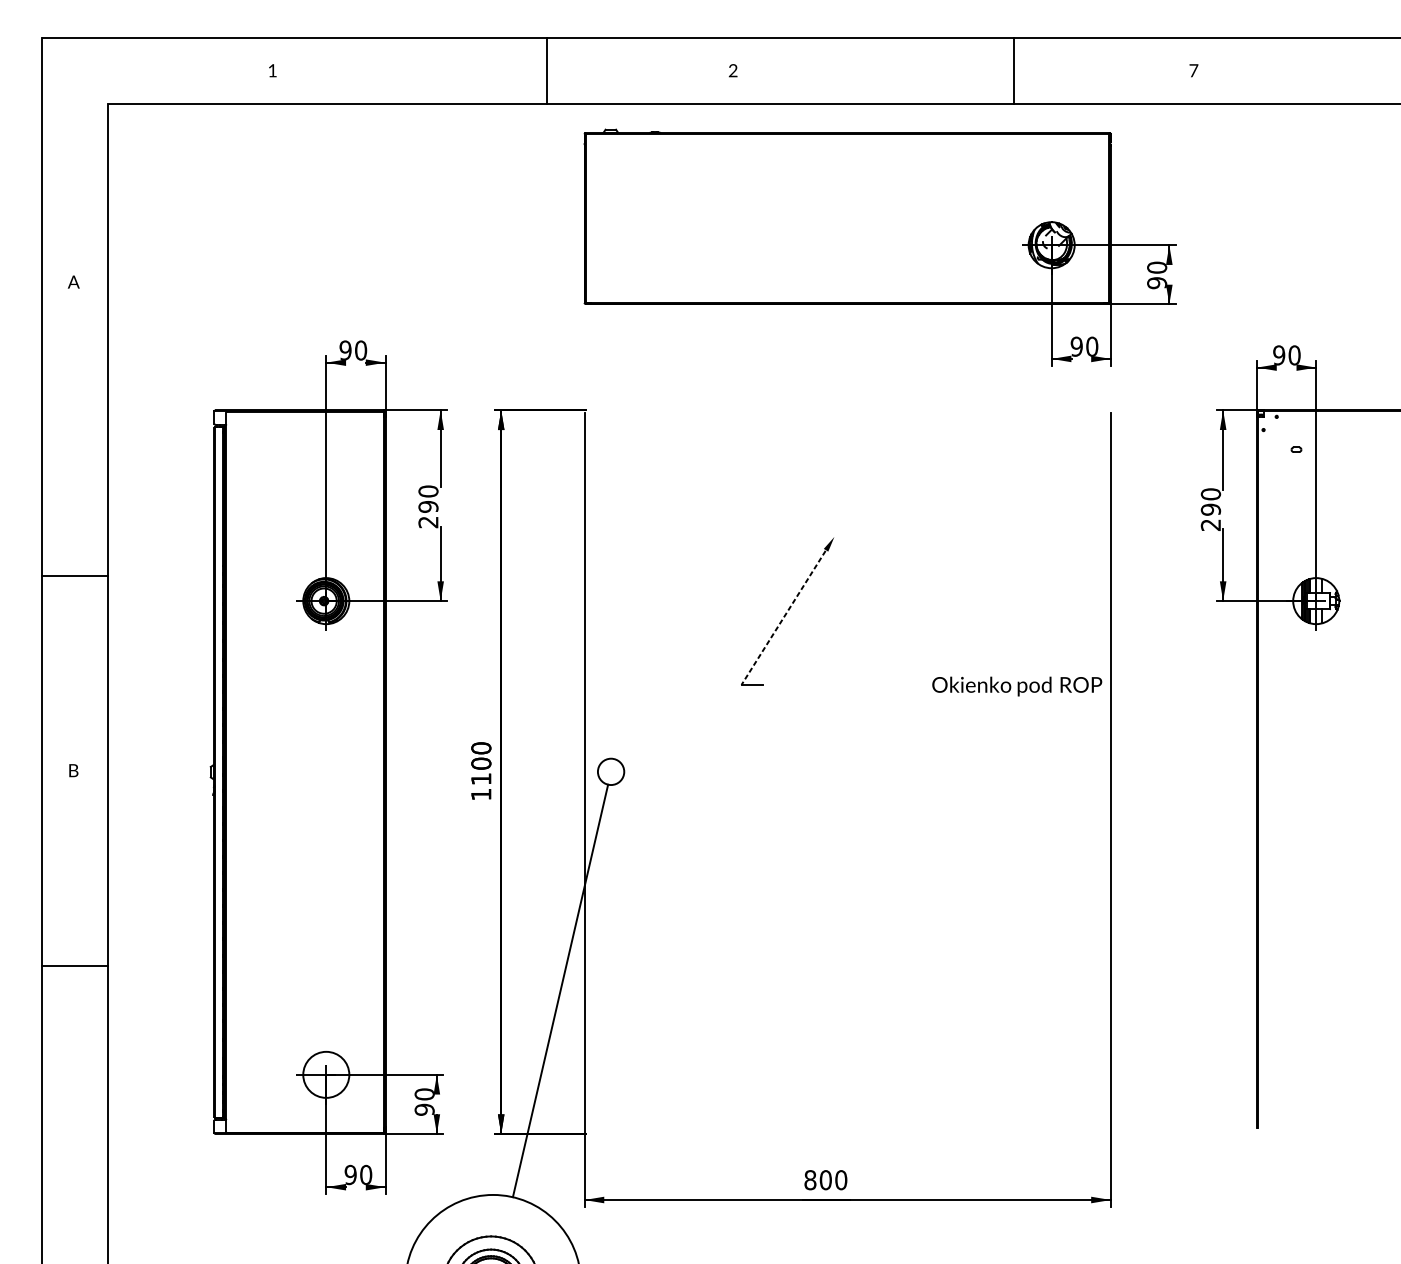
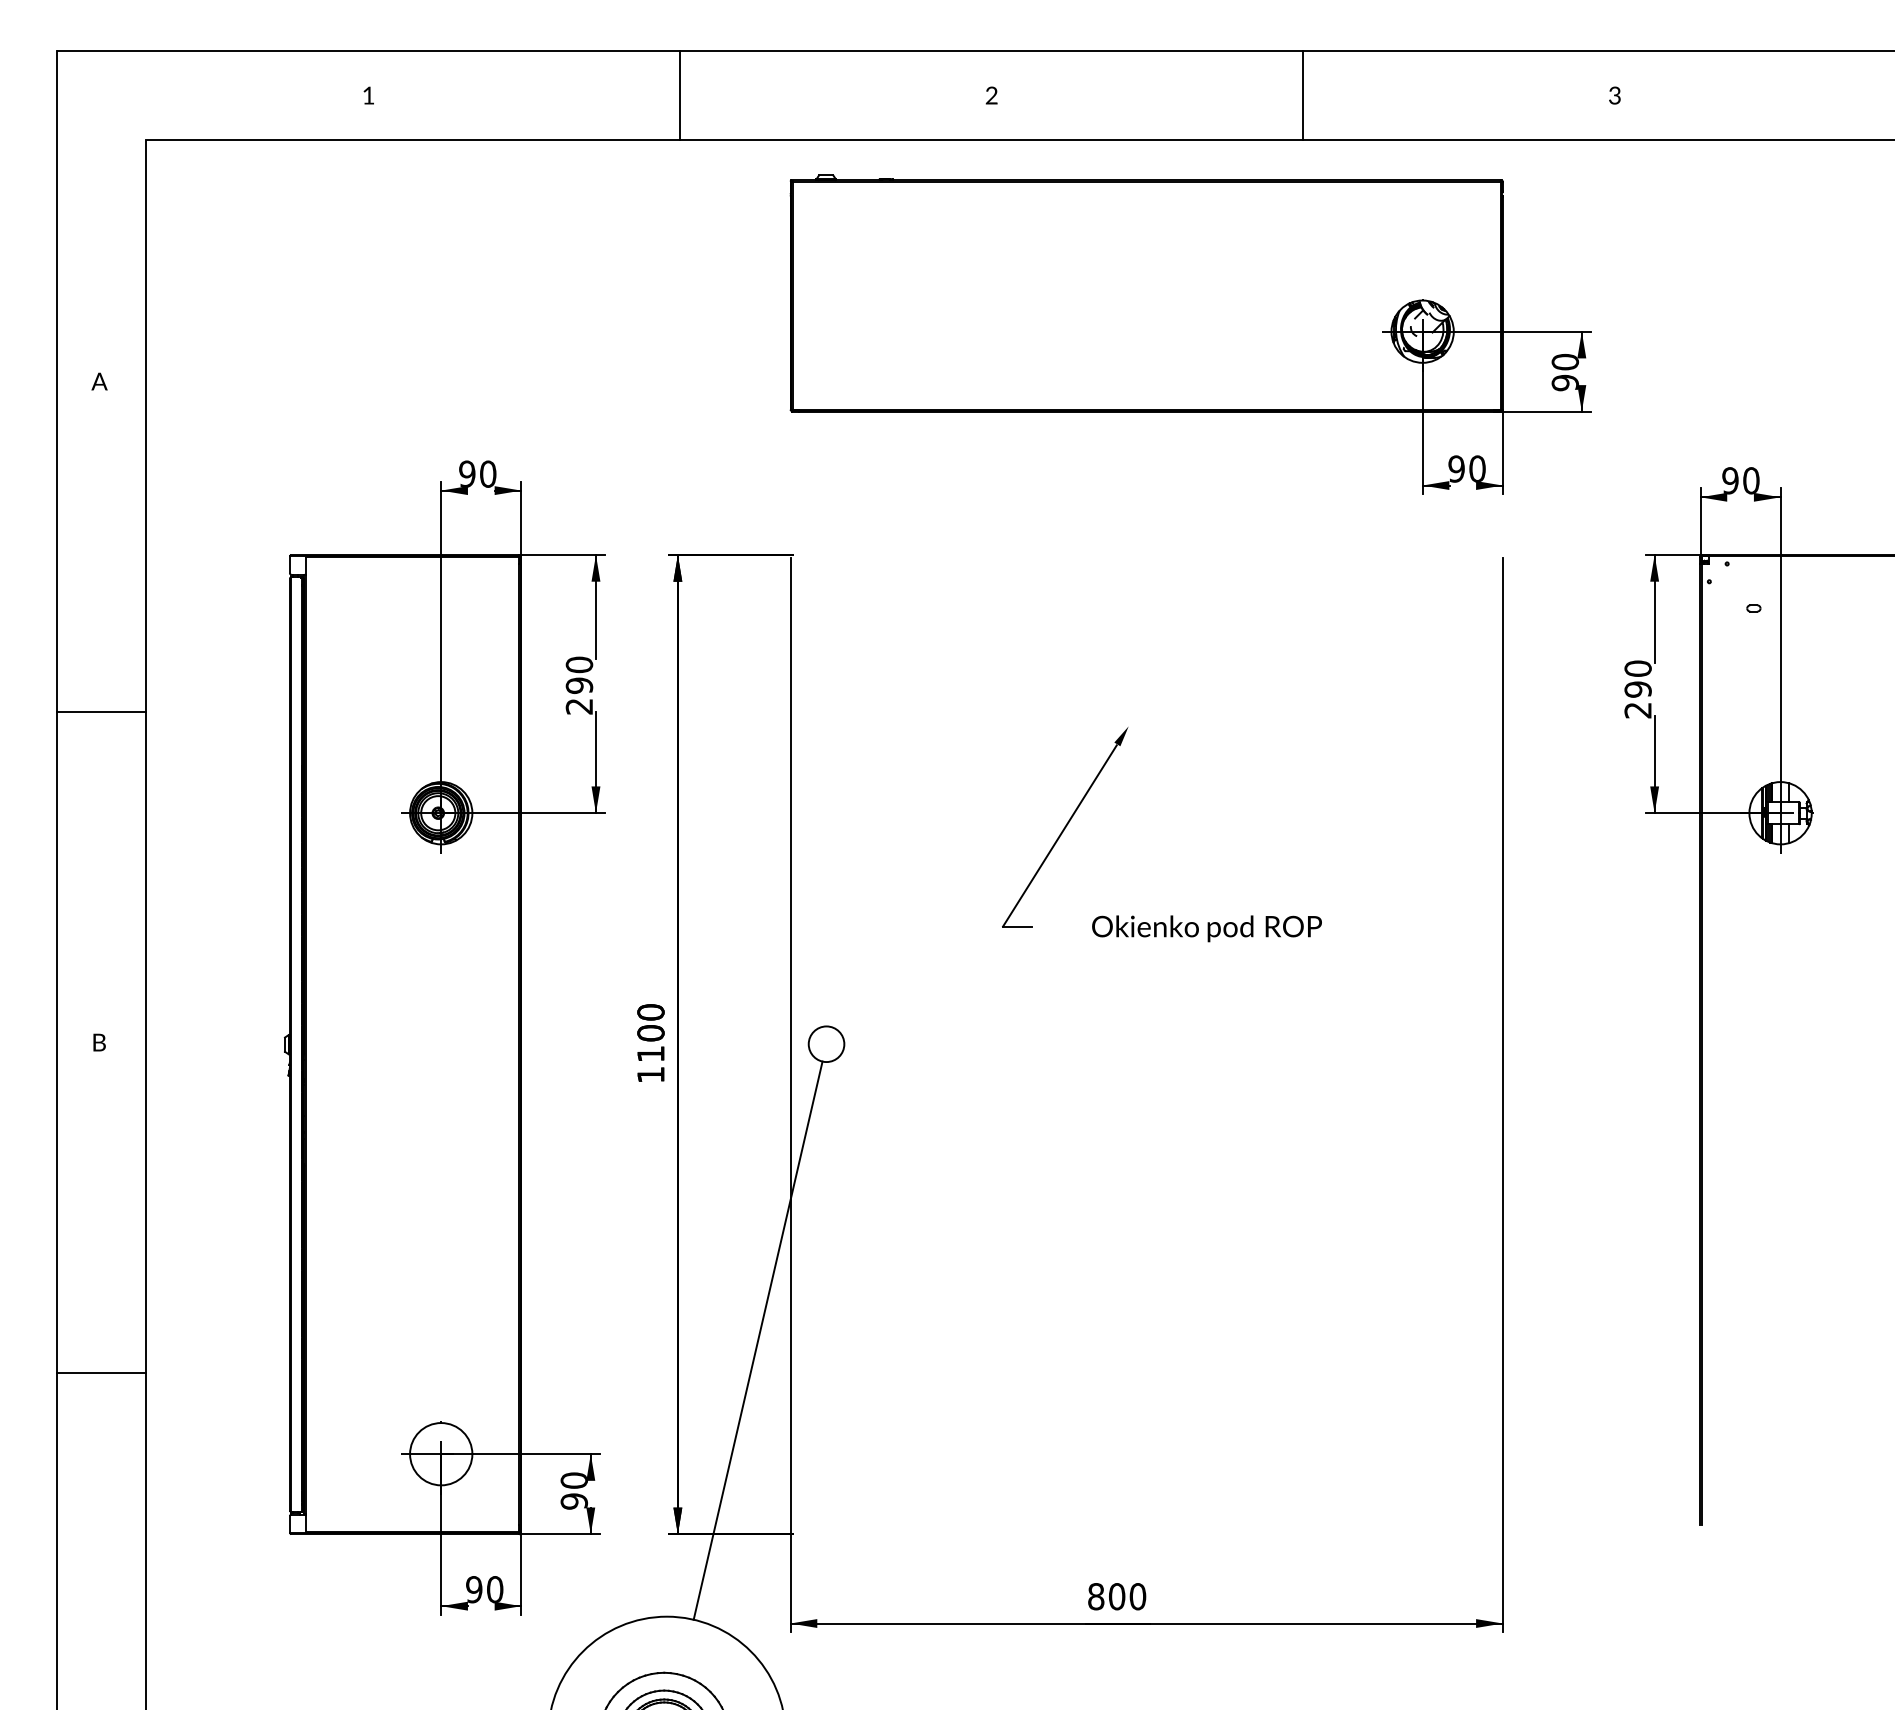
line: (547, 70) -> (680, 95), moved
line: (1014, 70) -> (1303, 95), moved
text: (1194, 70) -> (1615, 95), 7 -> 3
line: (74, 576) -> (100, 712), moved
line: (783, 618) -> (1059, 836), dashed -> solid
text: (1016, 686) -> (1206, 928), moved
line: (74, 966) -> (100, 1373), moved

